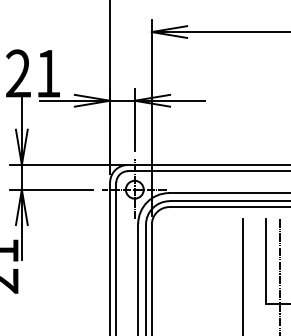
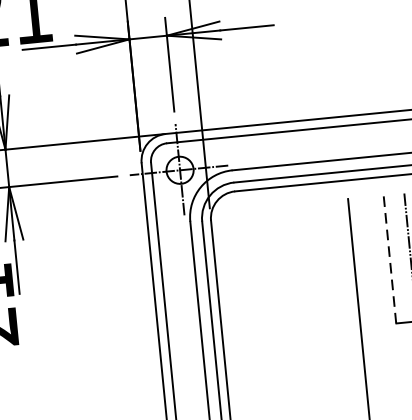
line: (266, 261) -> (389, 259), solid -> dashed

